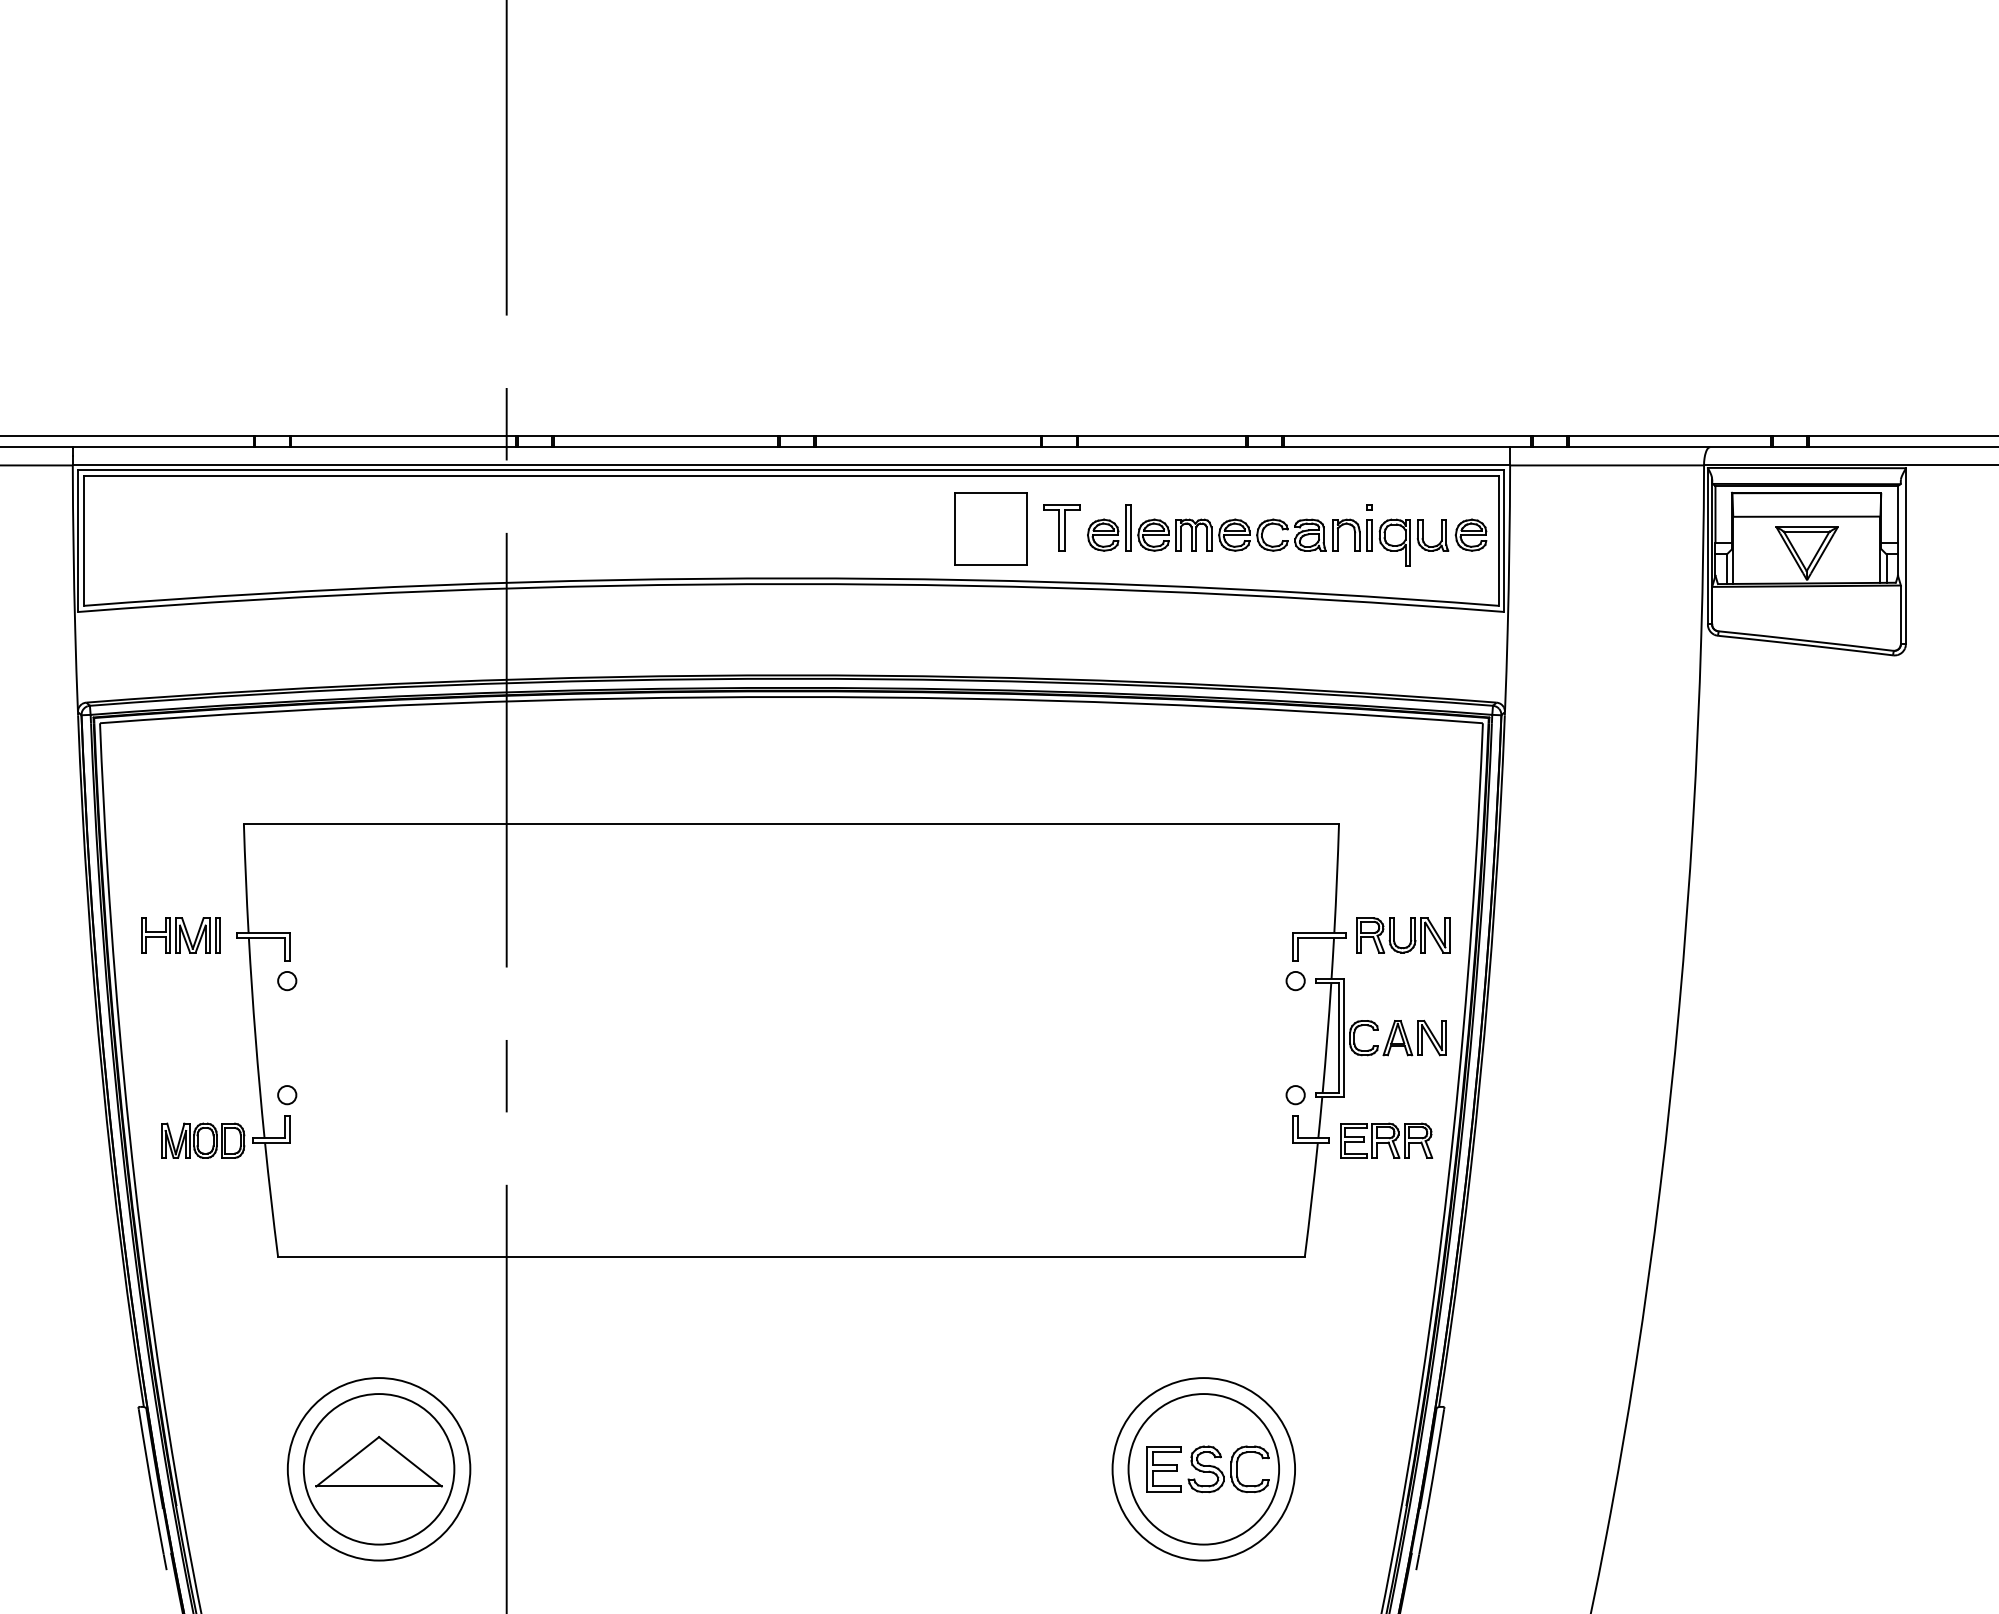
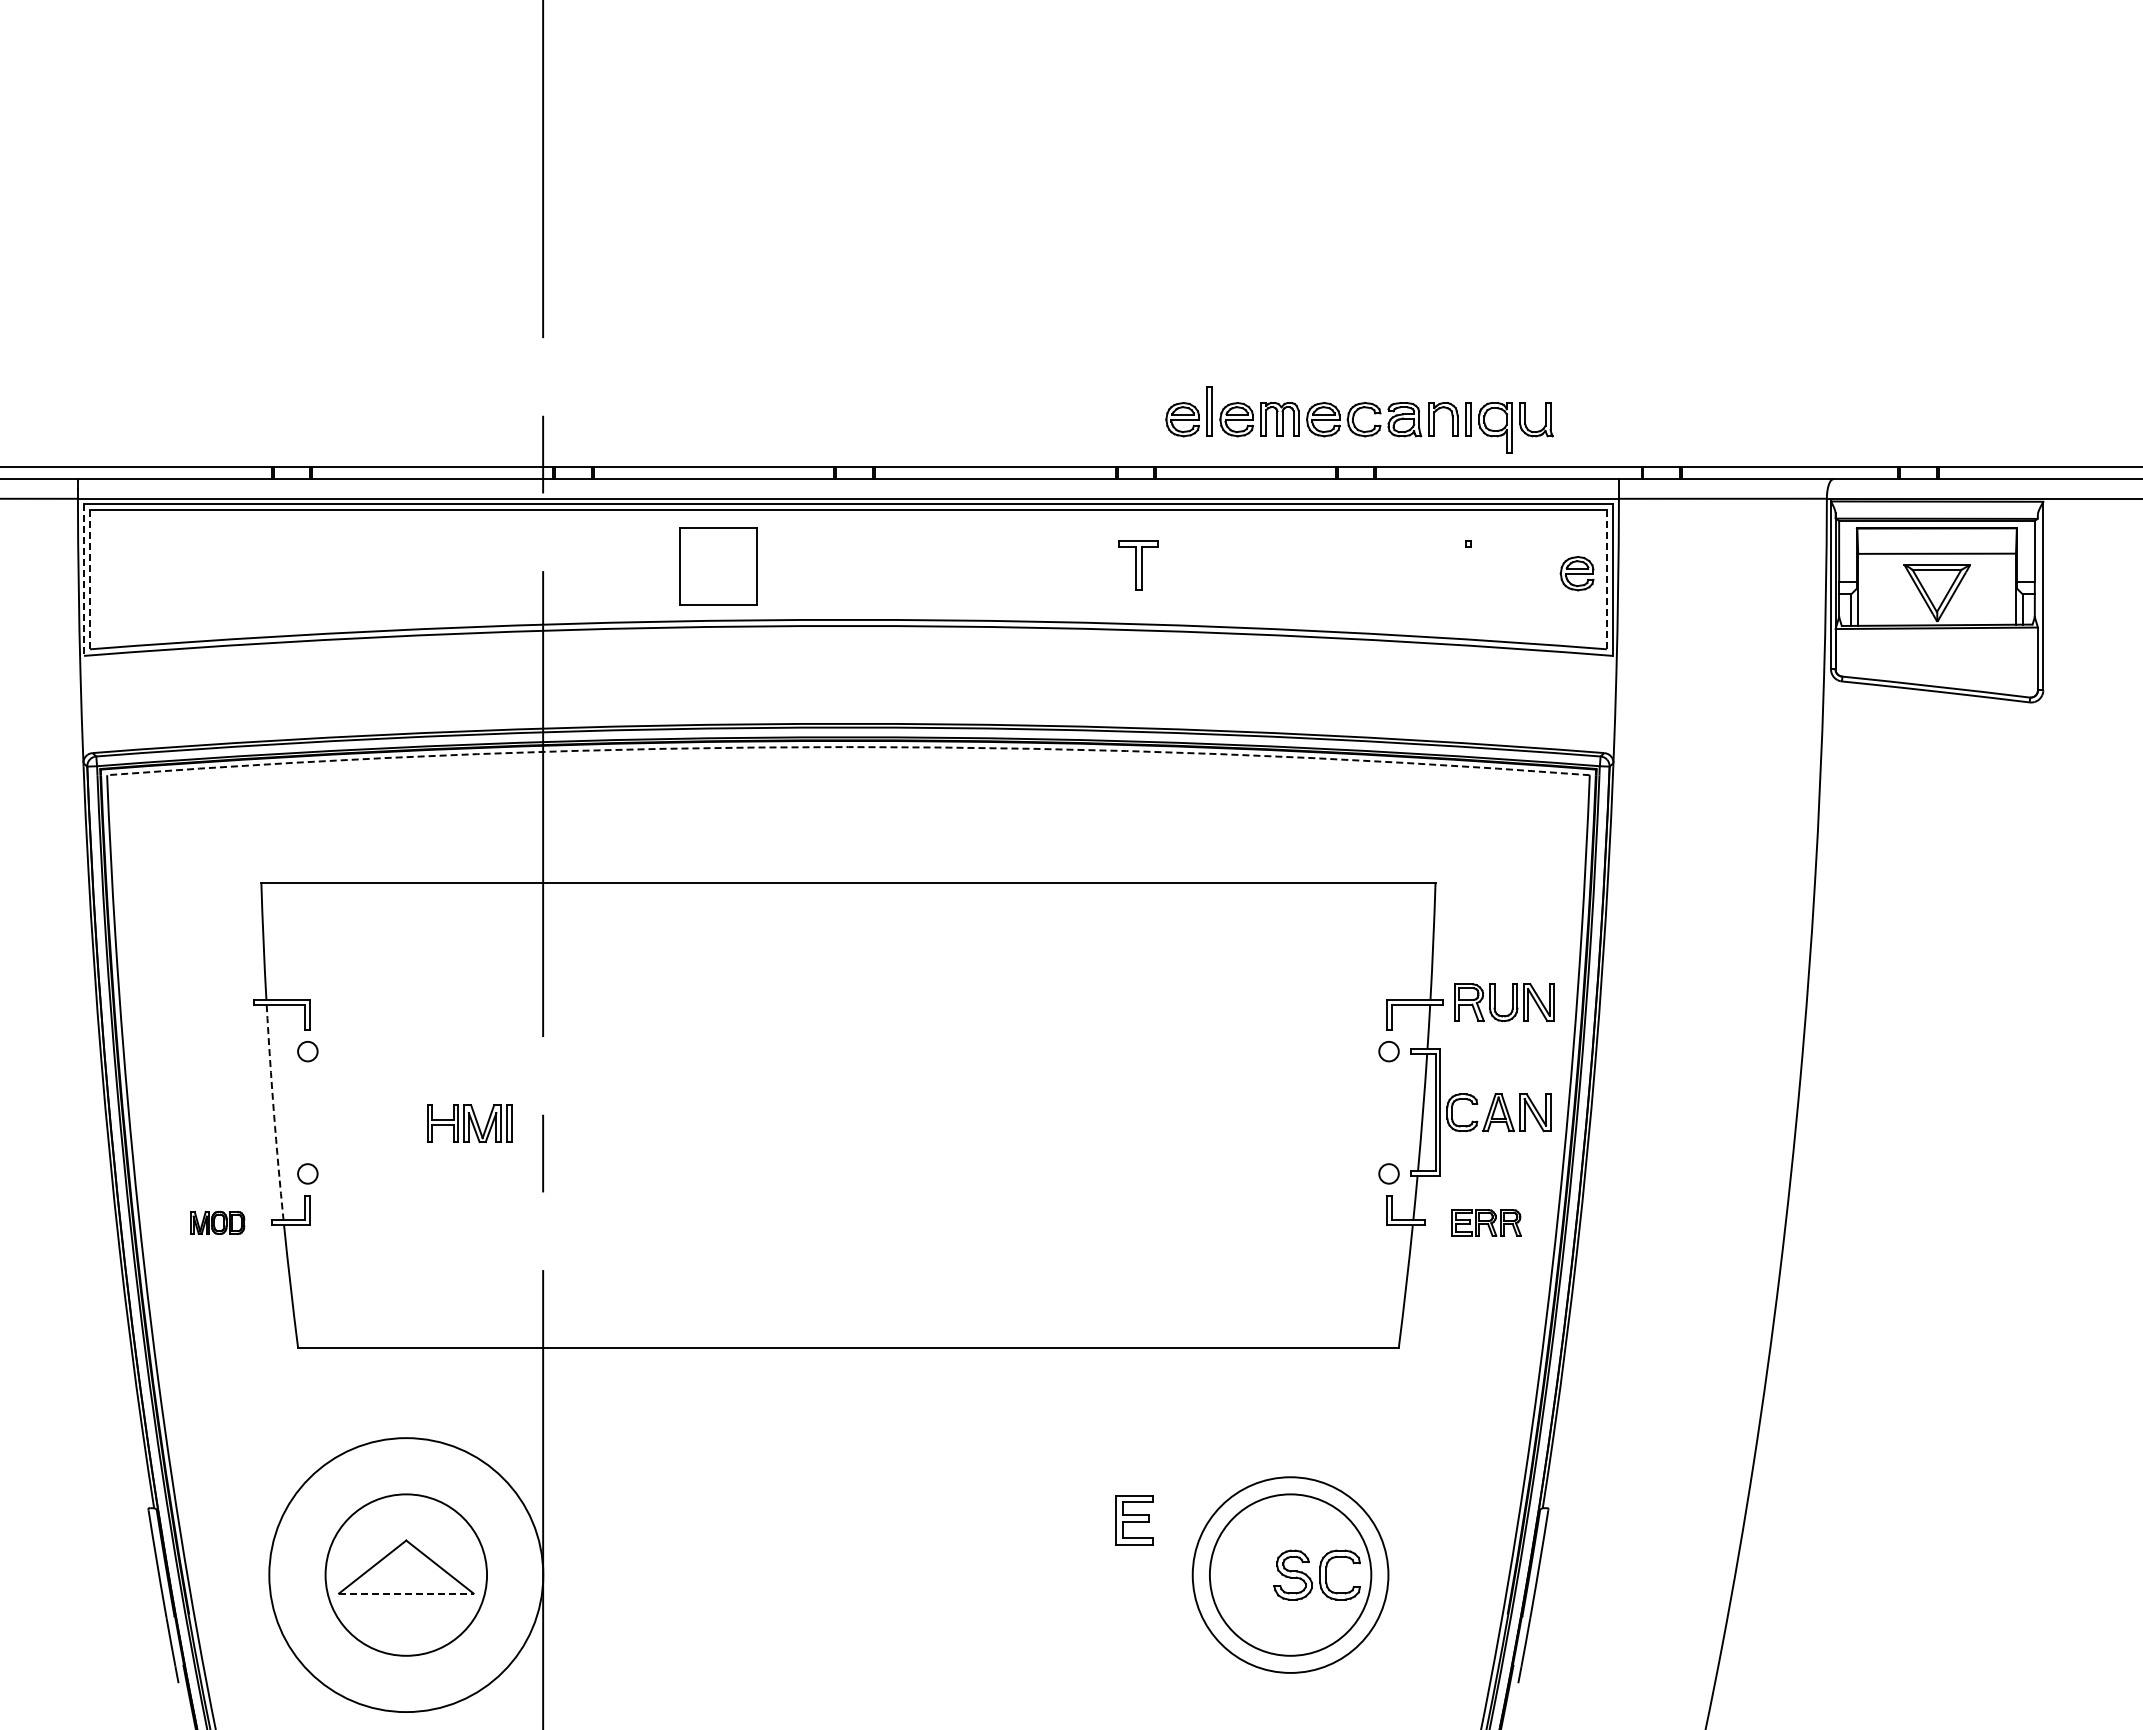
part: (991, 528) -> (718, 566), moved
part: (1268, 535) -> (1359, 419), moved
line: (84, 540) -> (90, 579), solid -> dashed
line: (1498, 540) -> (1606, 579), solid -> dashed
line: (78, 541) -> (84, 580), solid -> dashed
arc: (791, 697) -> (848, 747), solid -> dashed
part: (180, 935) -> (469, 1123), moved
arc: (255, 1037) -> (273, 1112), solid -> dashed
part: (202, 1140) -> (217, 1222), size x0.6
part: (1386, 1140) -> (1486, 1222), size x0.7
circle: (379, 1468) -> (406, 1574), size x1.4
part: (1163, 1469) -> (1134, 1520), moved
line: (379, 1486) -> (406, 1593), solid -> dashed

